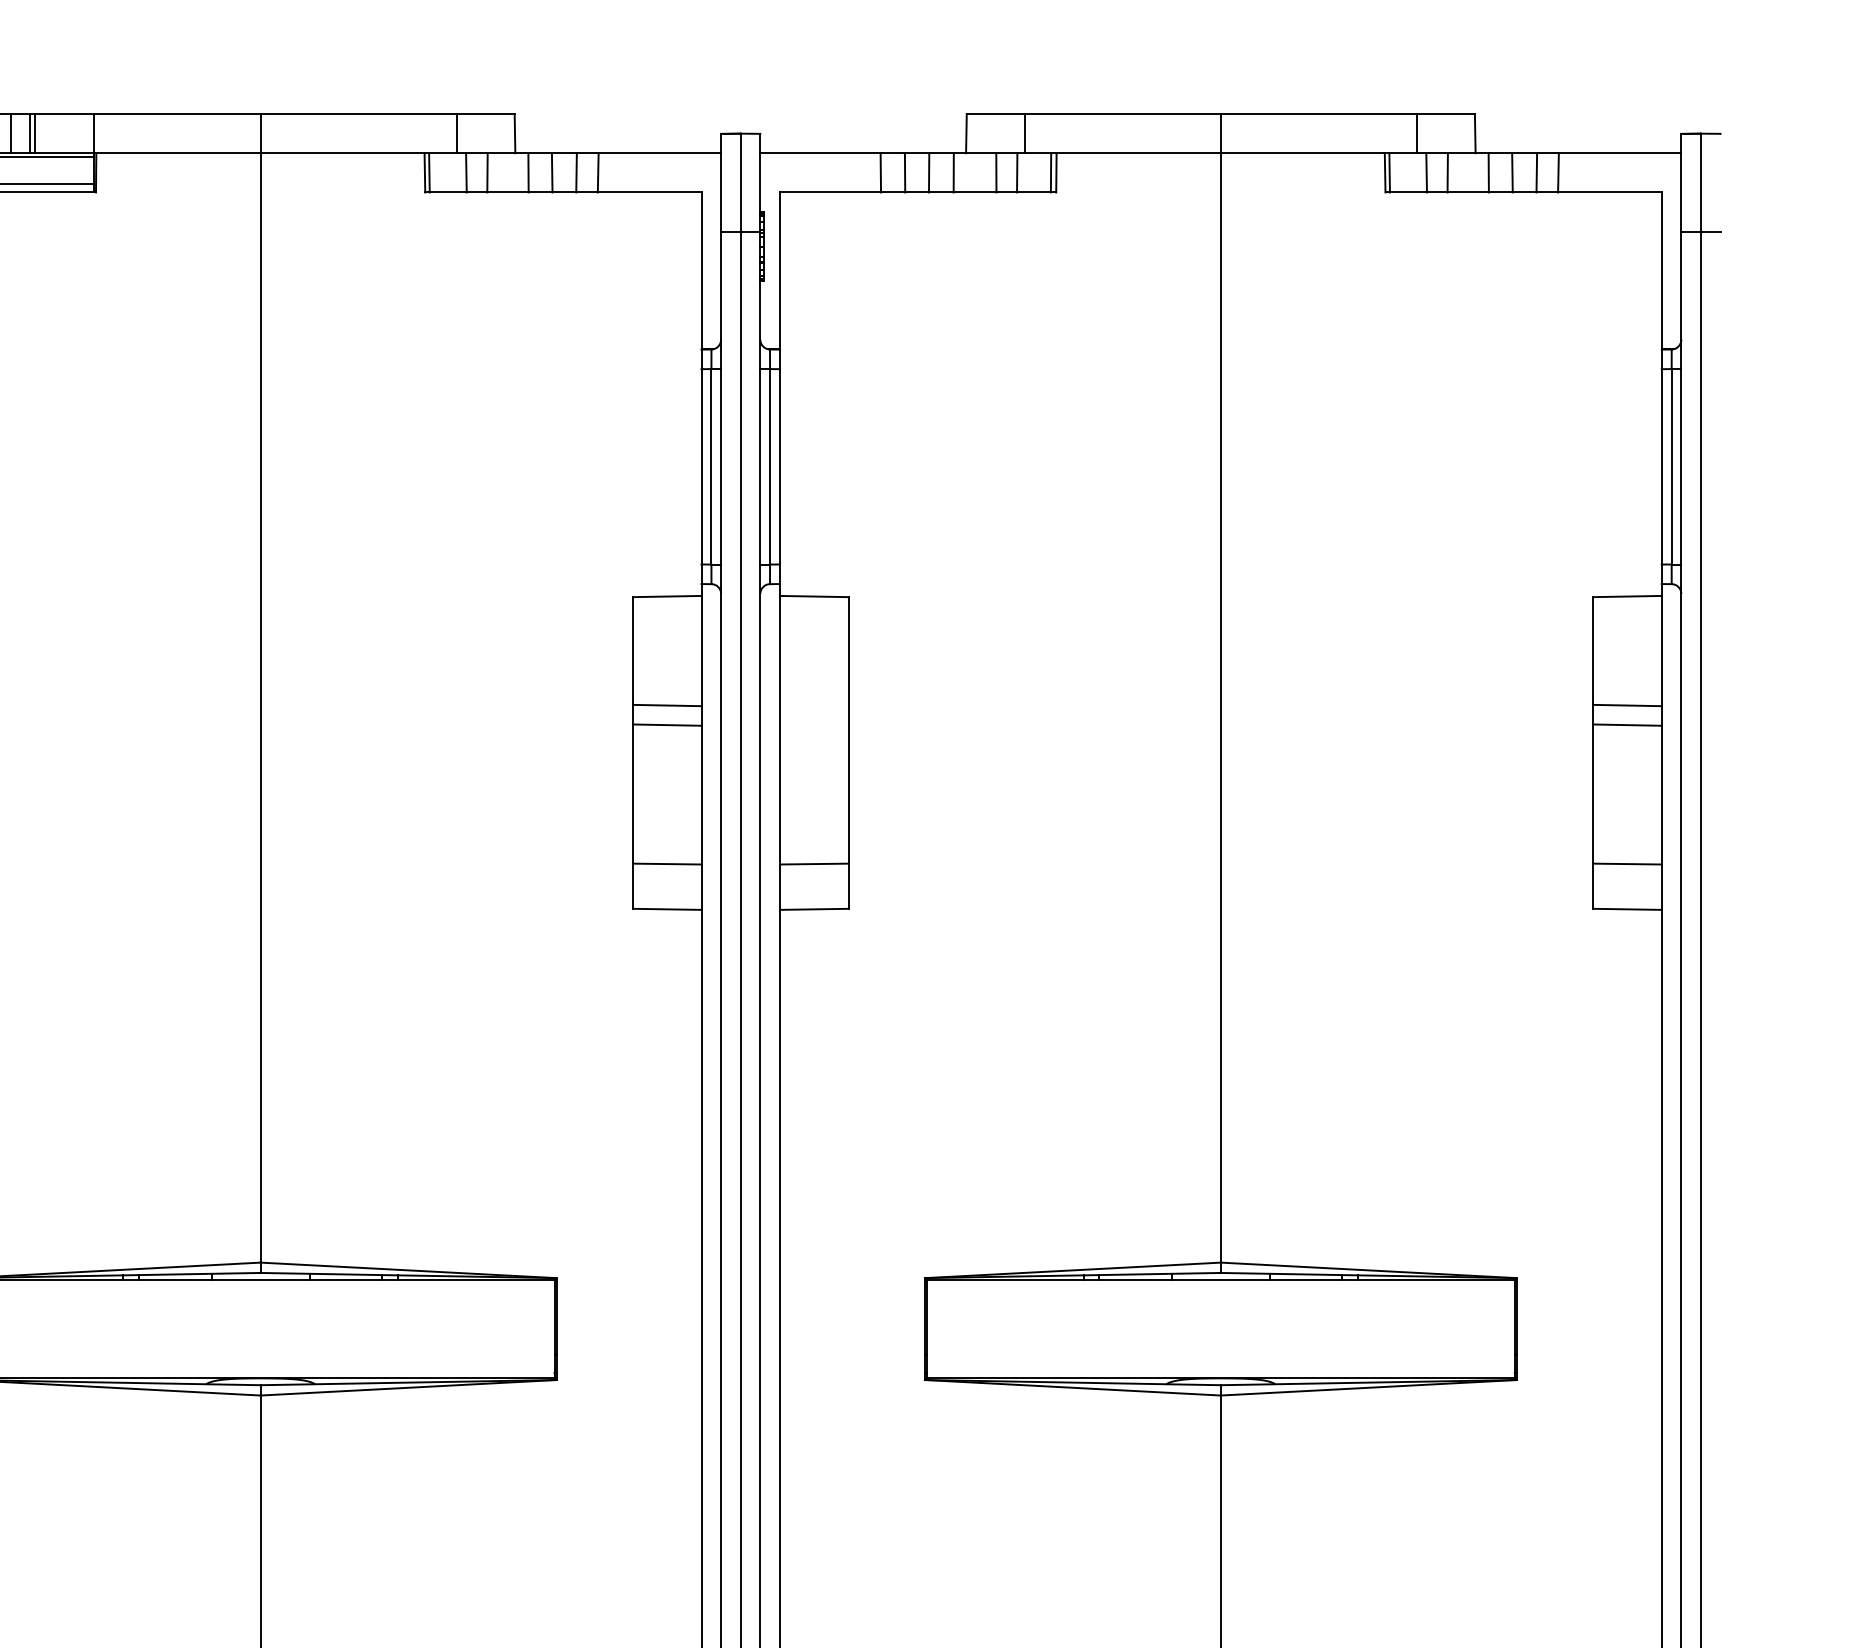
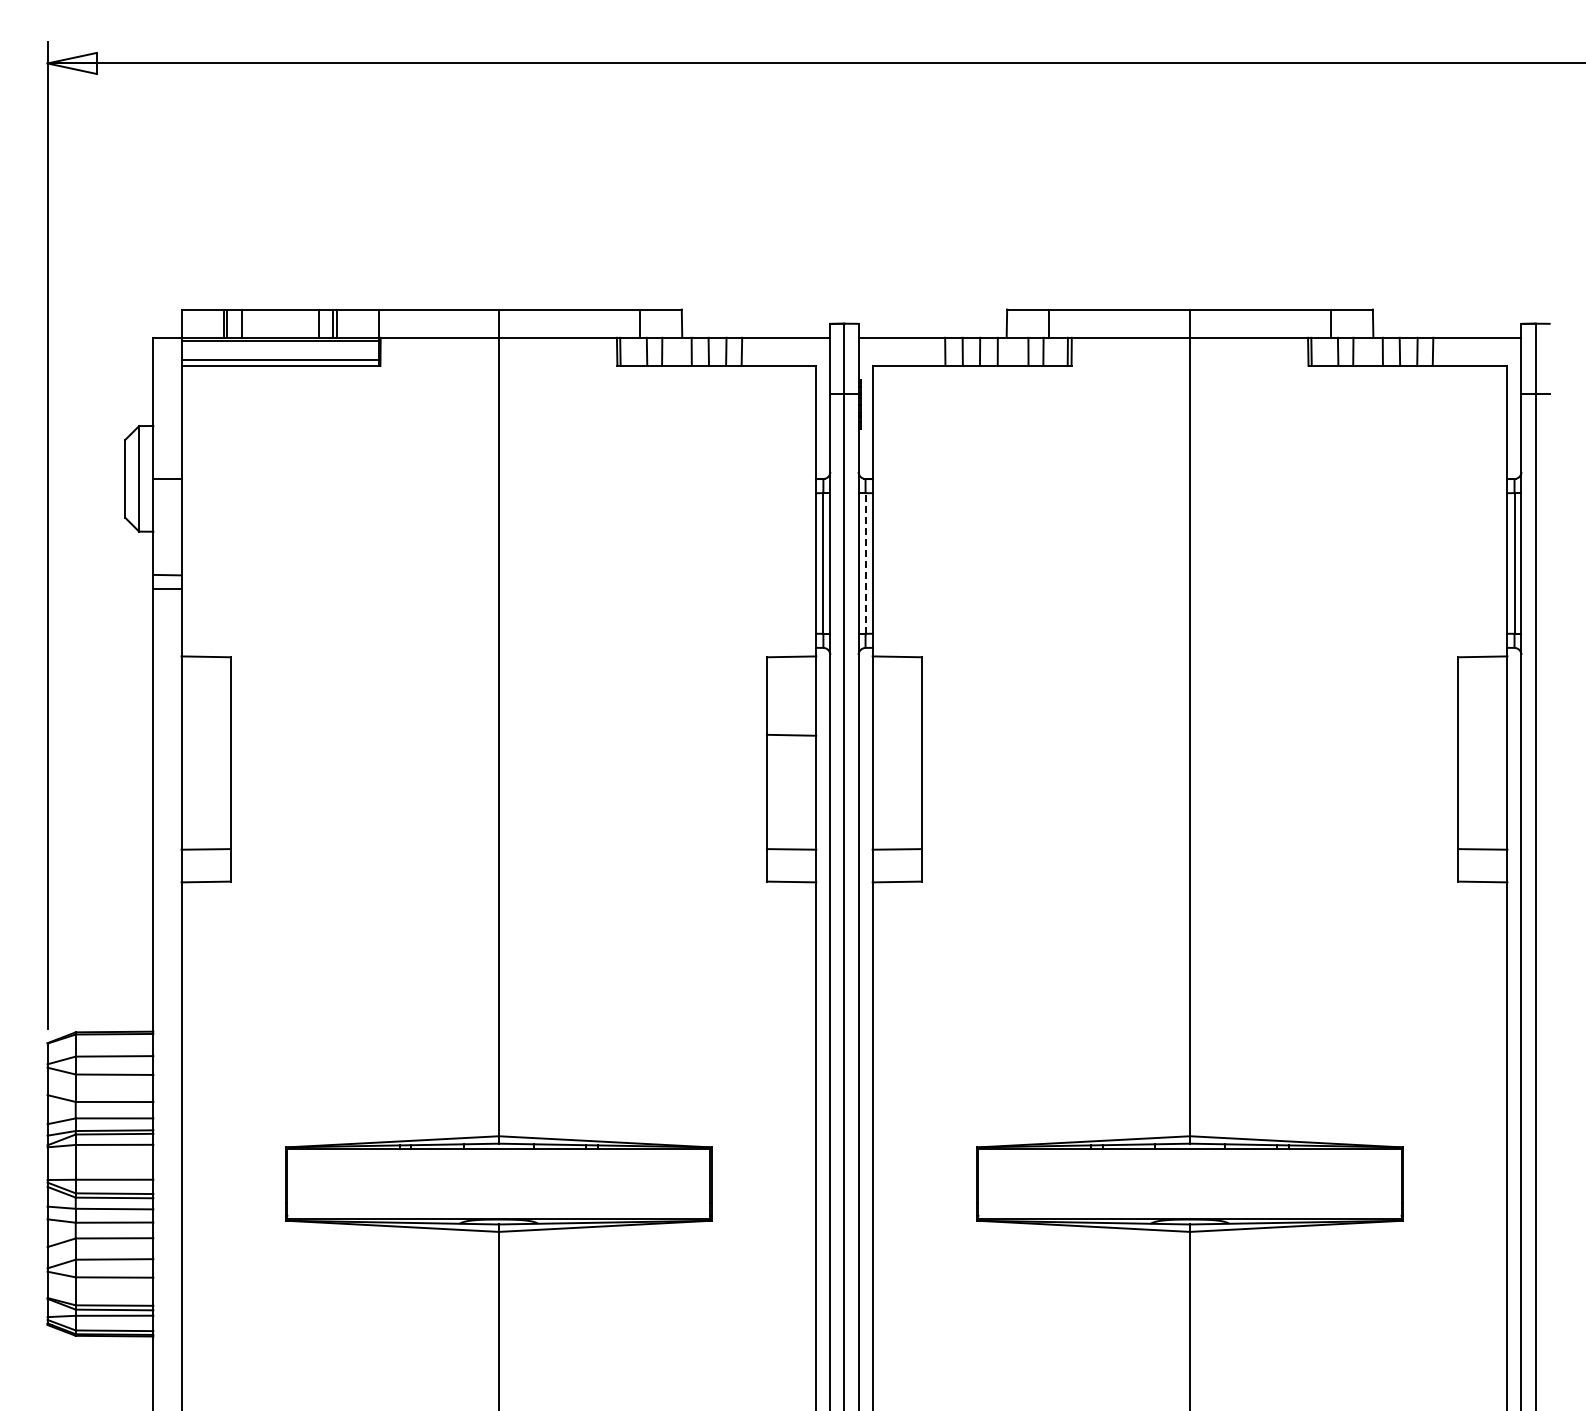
line: (769, 465) -> (865, 562), solid -> dashed
line: (1627, 704) -> (1482, 734), removed
line: (667, 723) -> (791, 748), removed
line: (1627, 723) -> (1482, 748), removed

